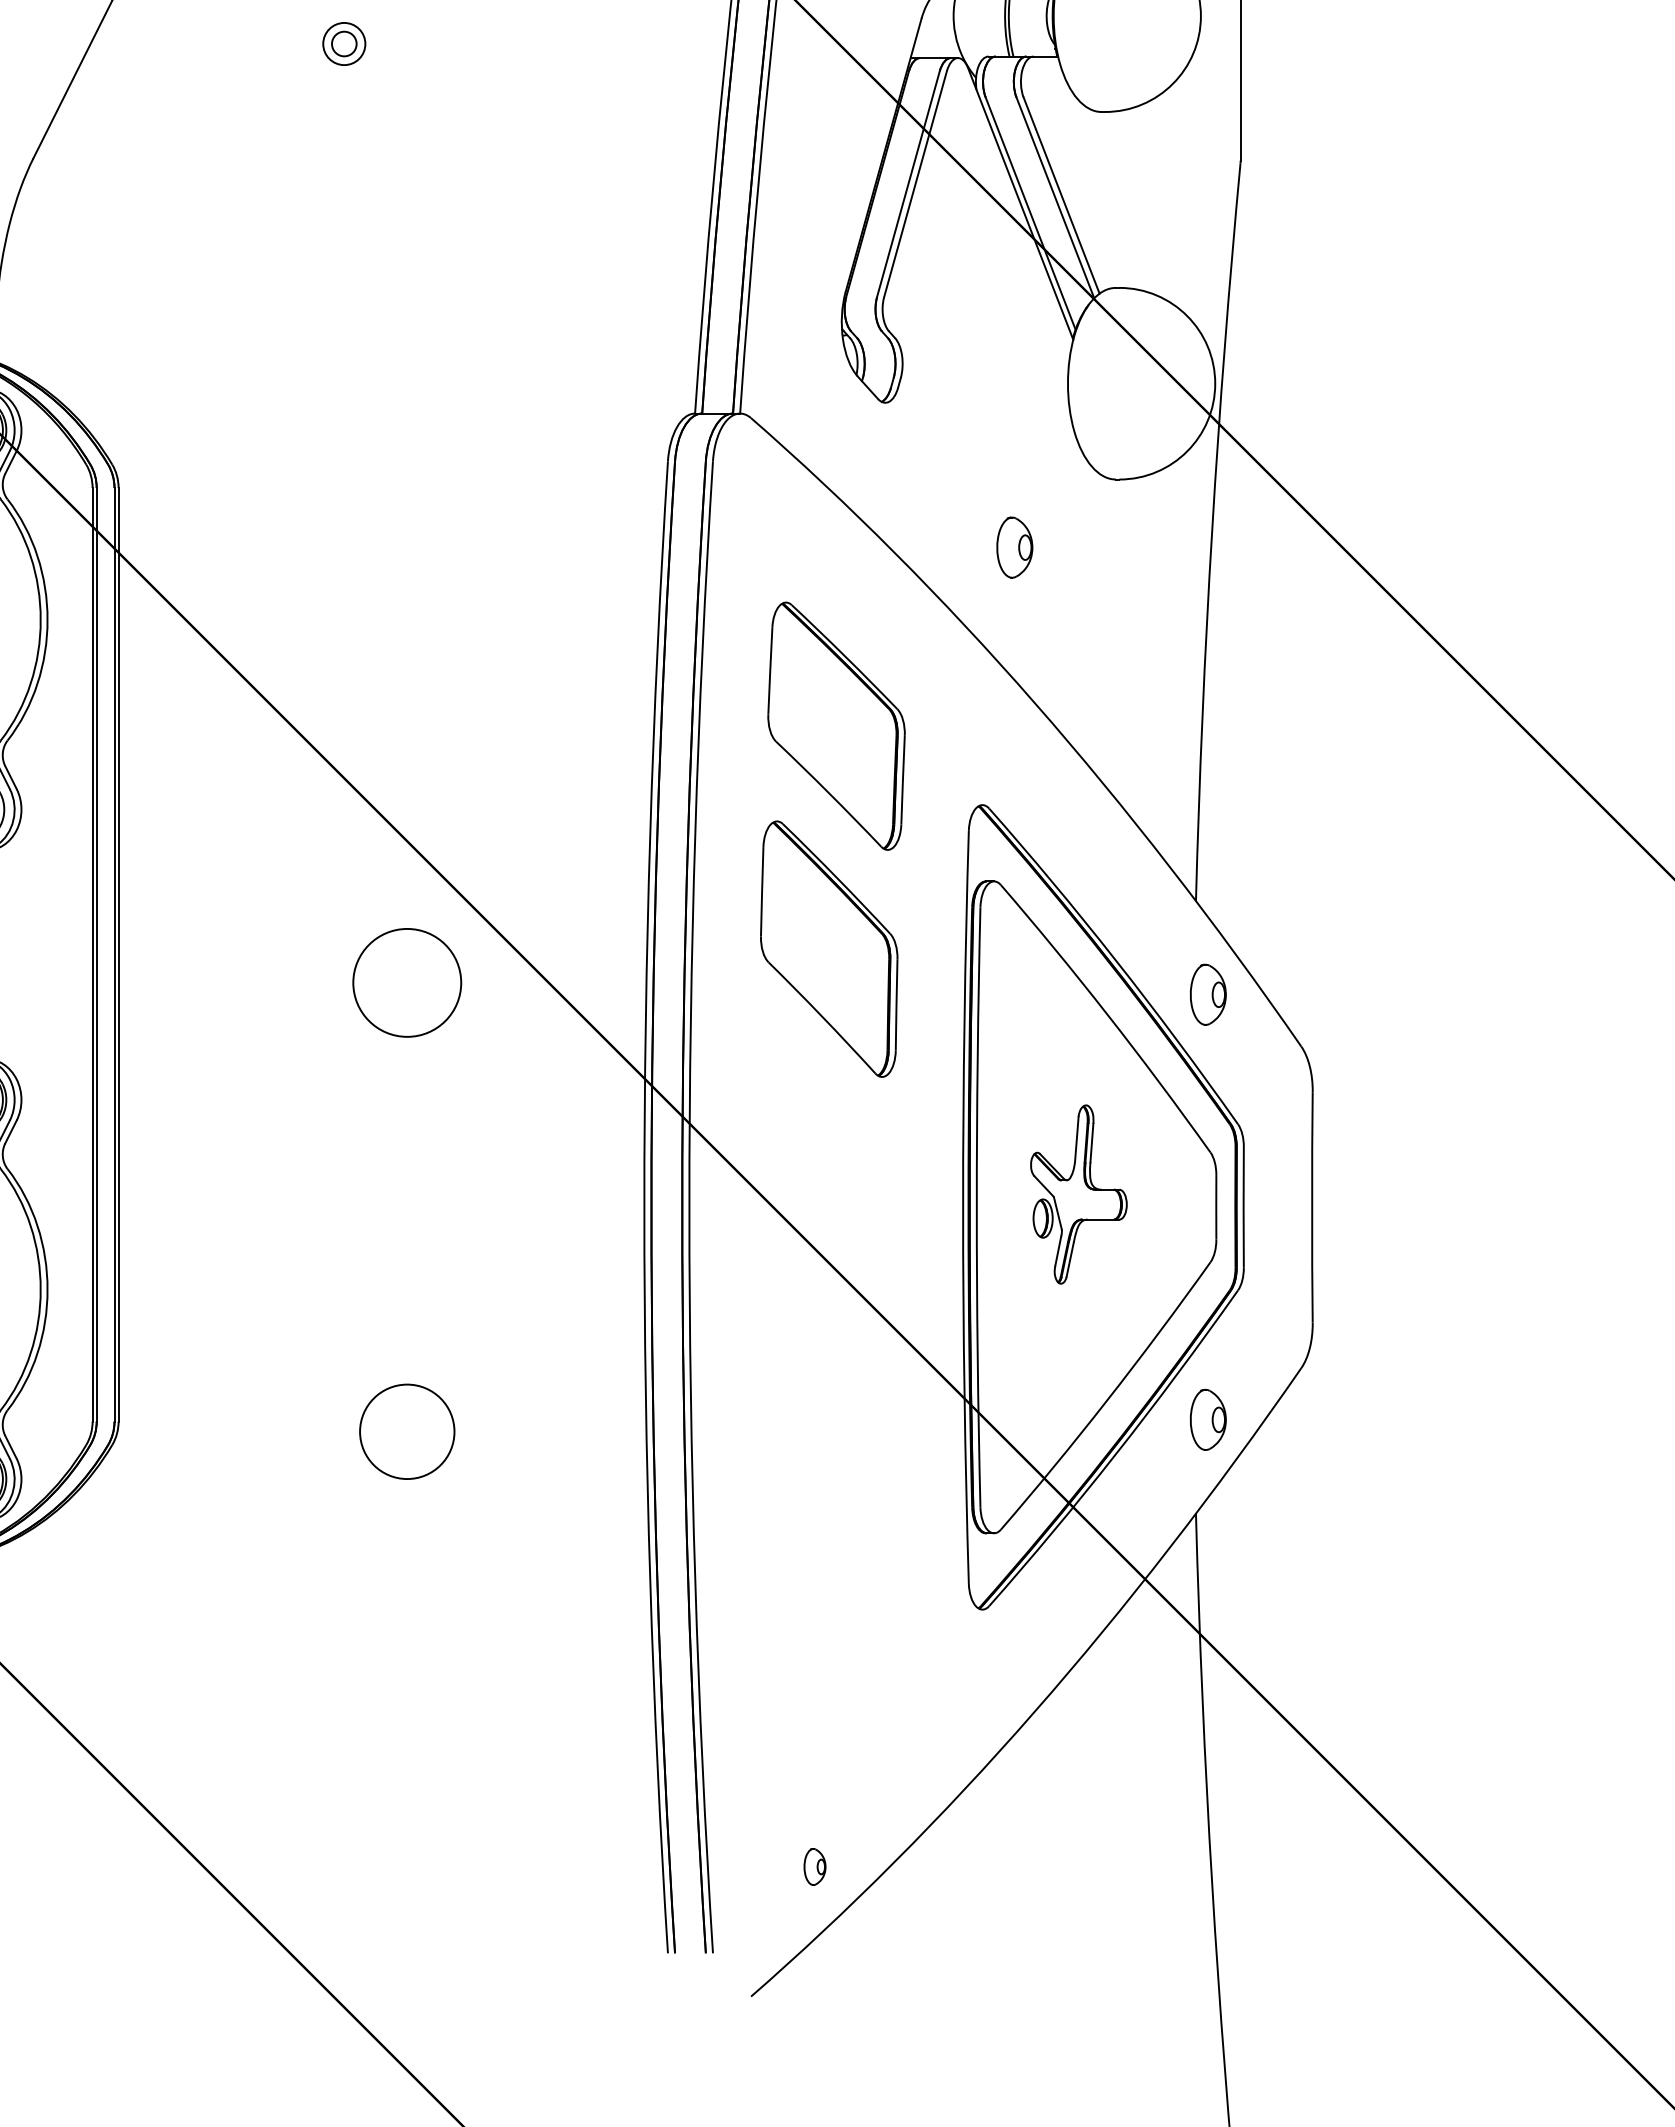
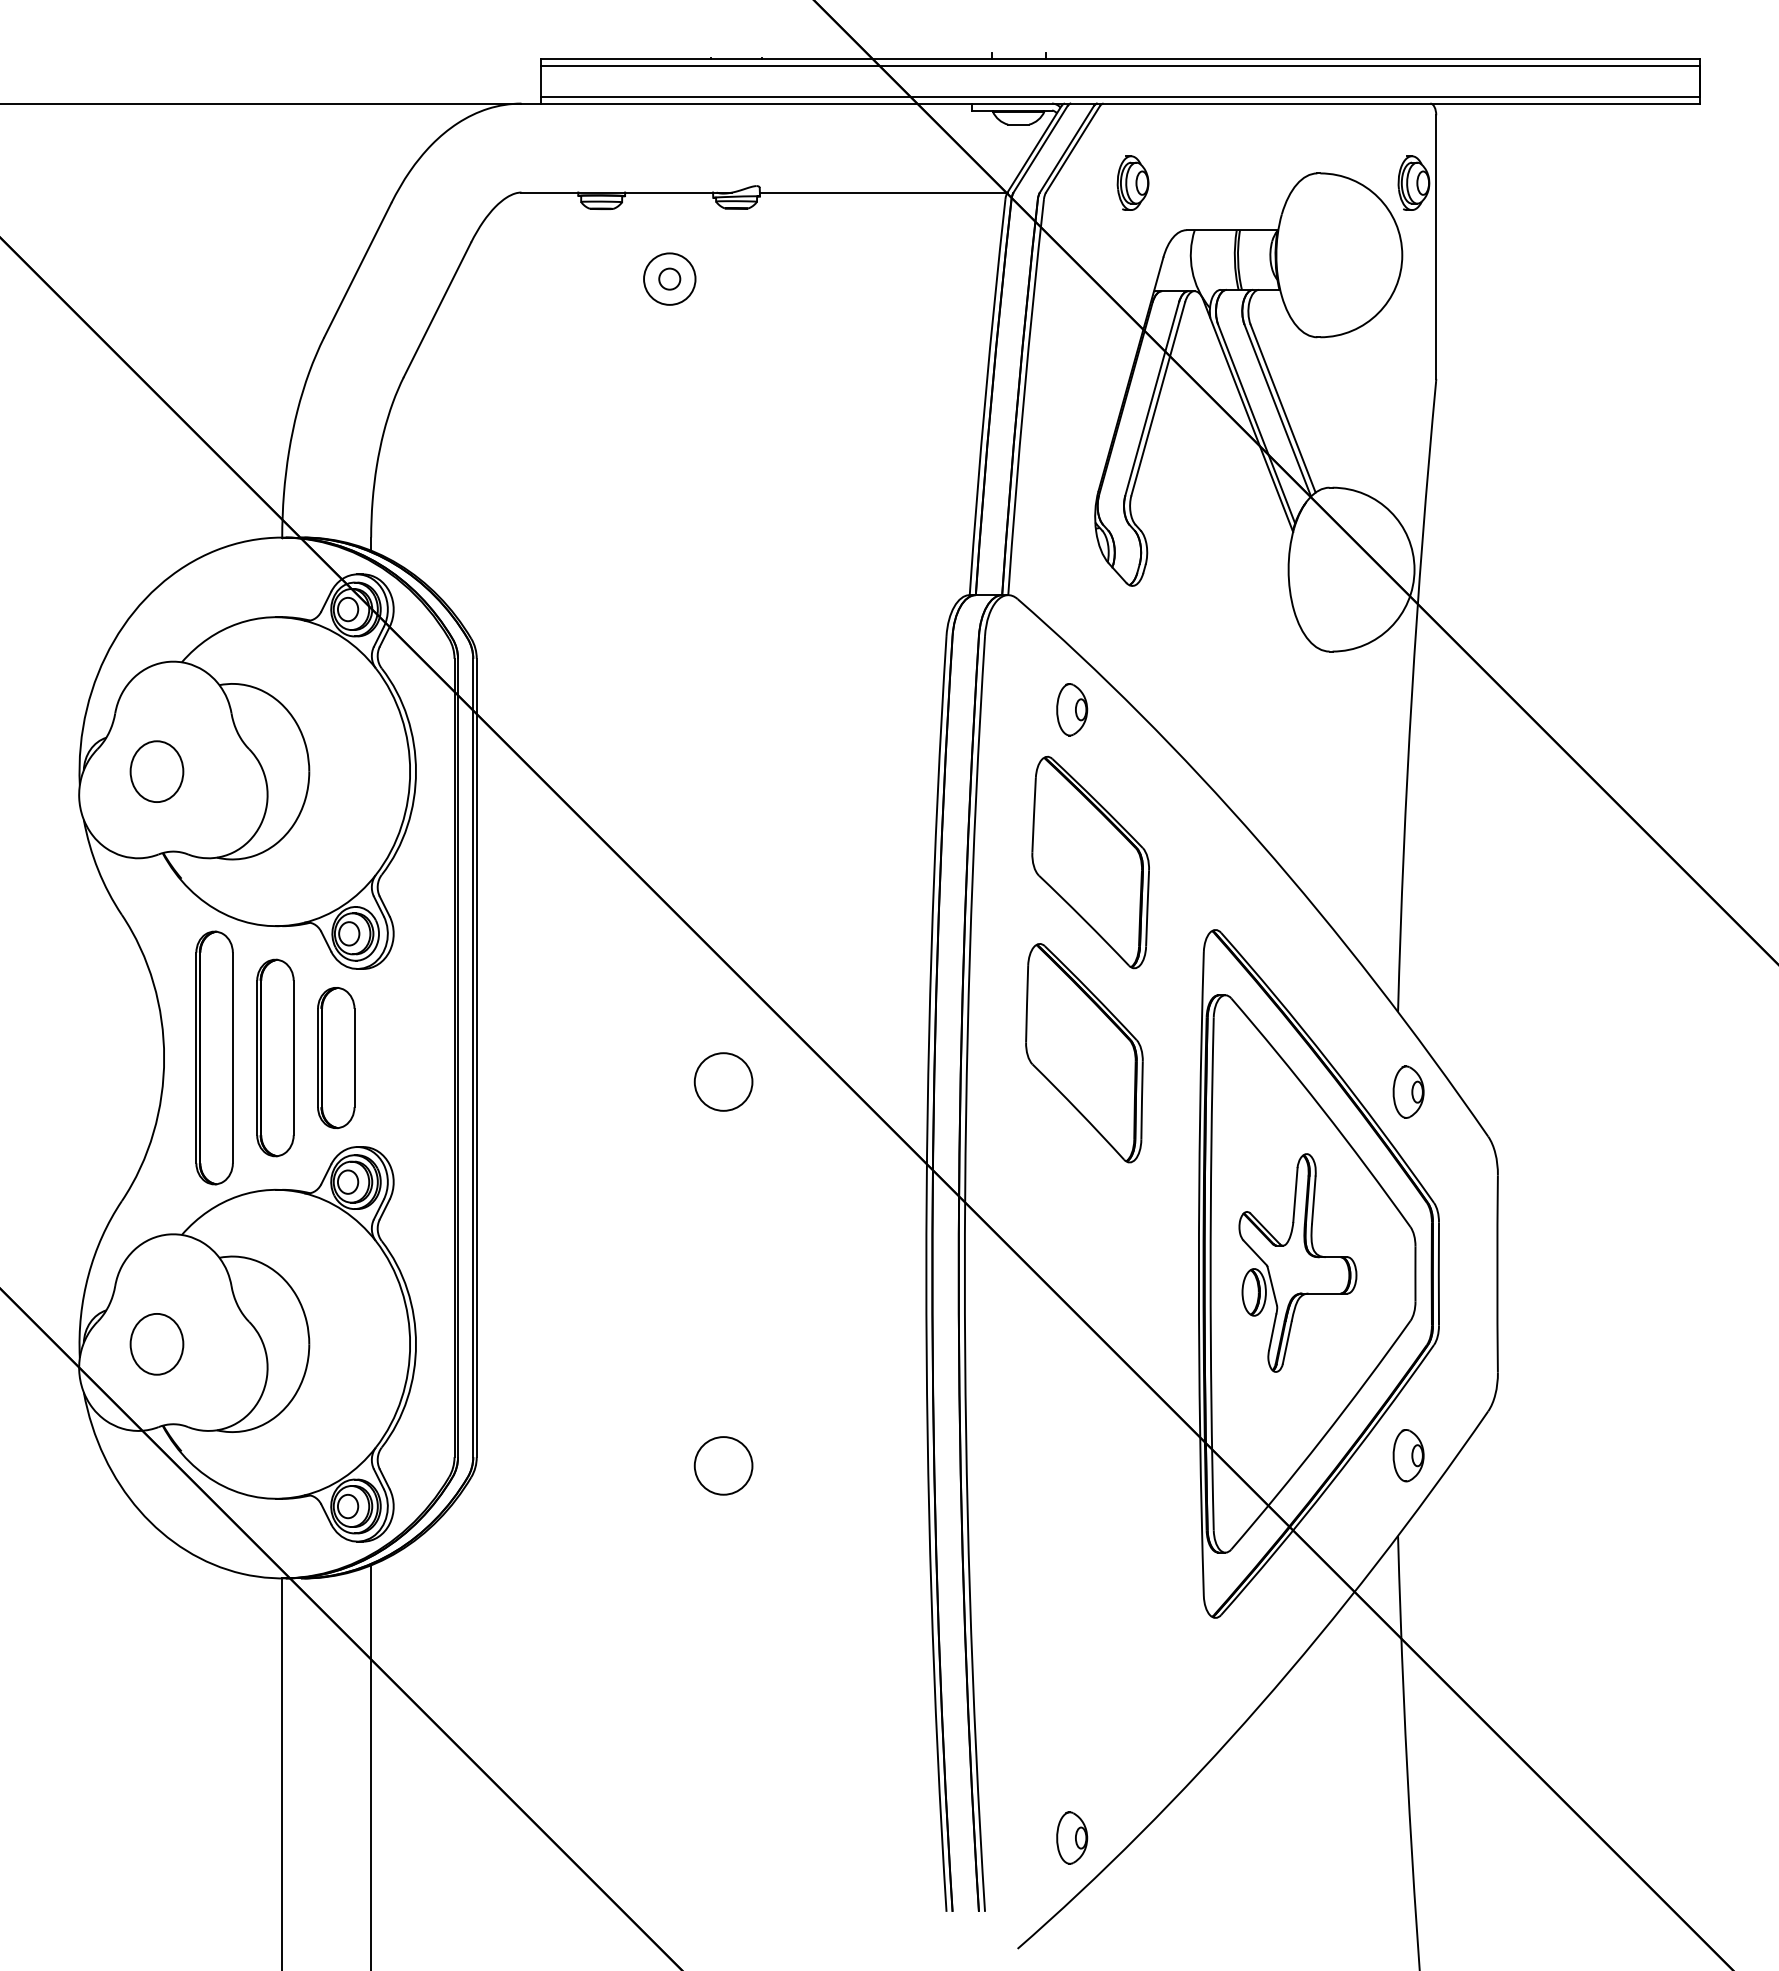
circle: (343, 43) -> (669, 278), size x1.43
part: (1015, 547) -> (1072, 709), moved
circle: (407, 982) -> (723, 1081), size x0.62
part: (1078, 1193) -> (1297, 1262), size x1.43
circle: (407, 1431) -> (723, 1465), size x0.71
part: (815, 1866) -> (1072, 1837), size x1.67

